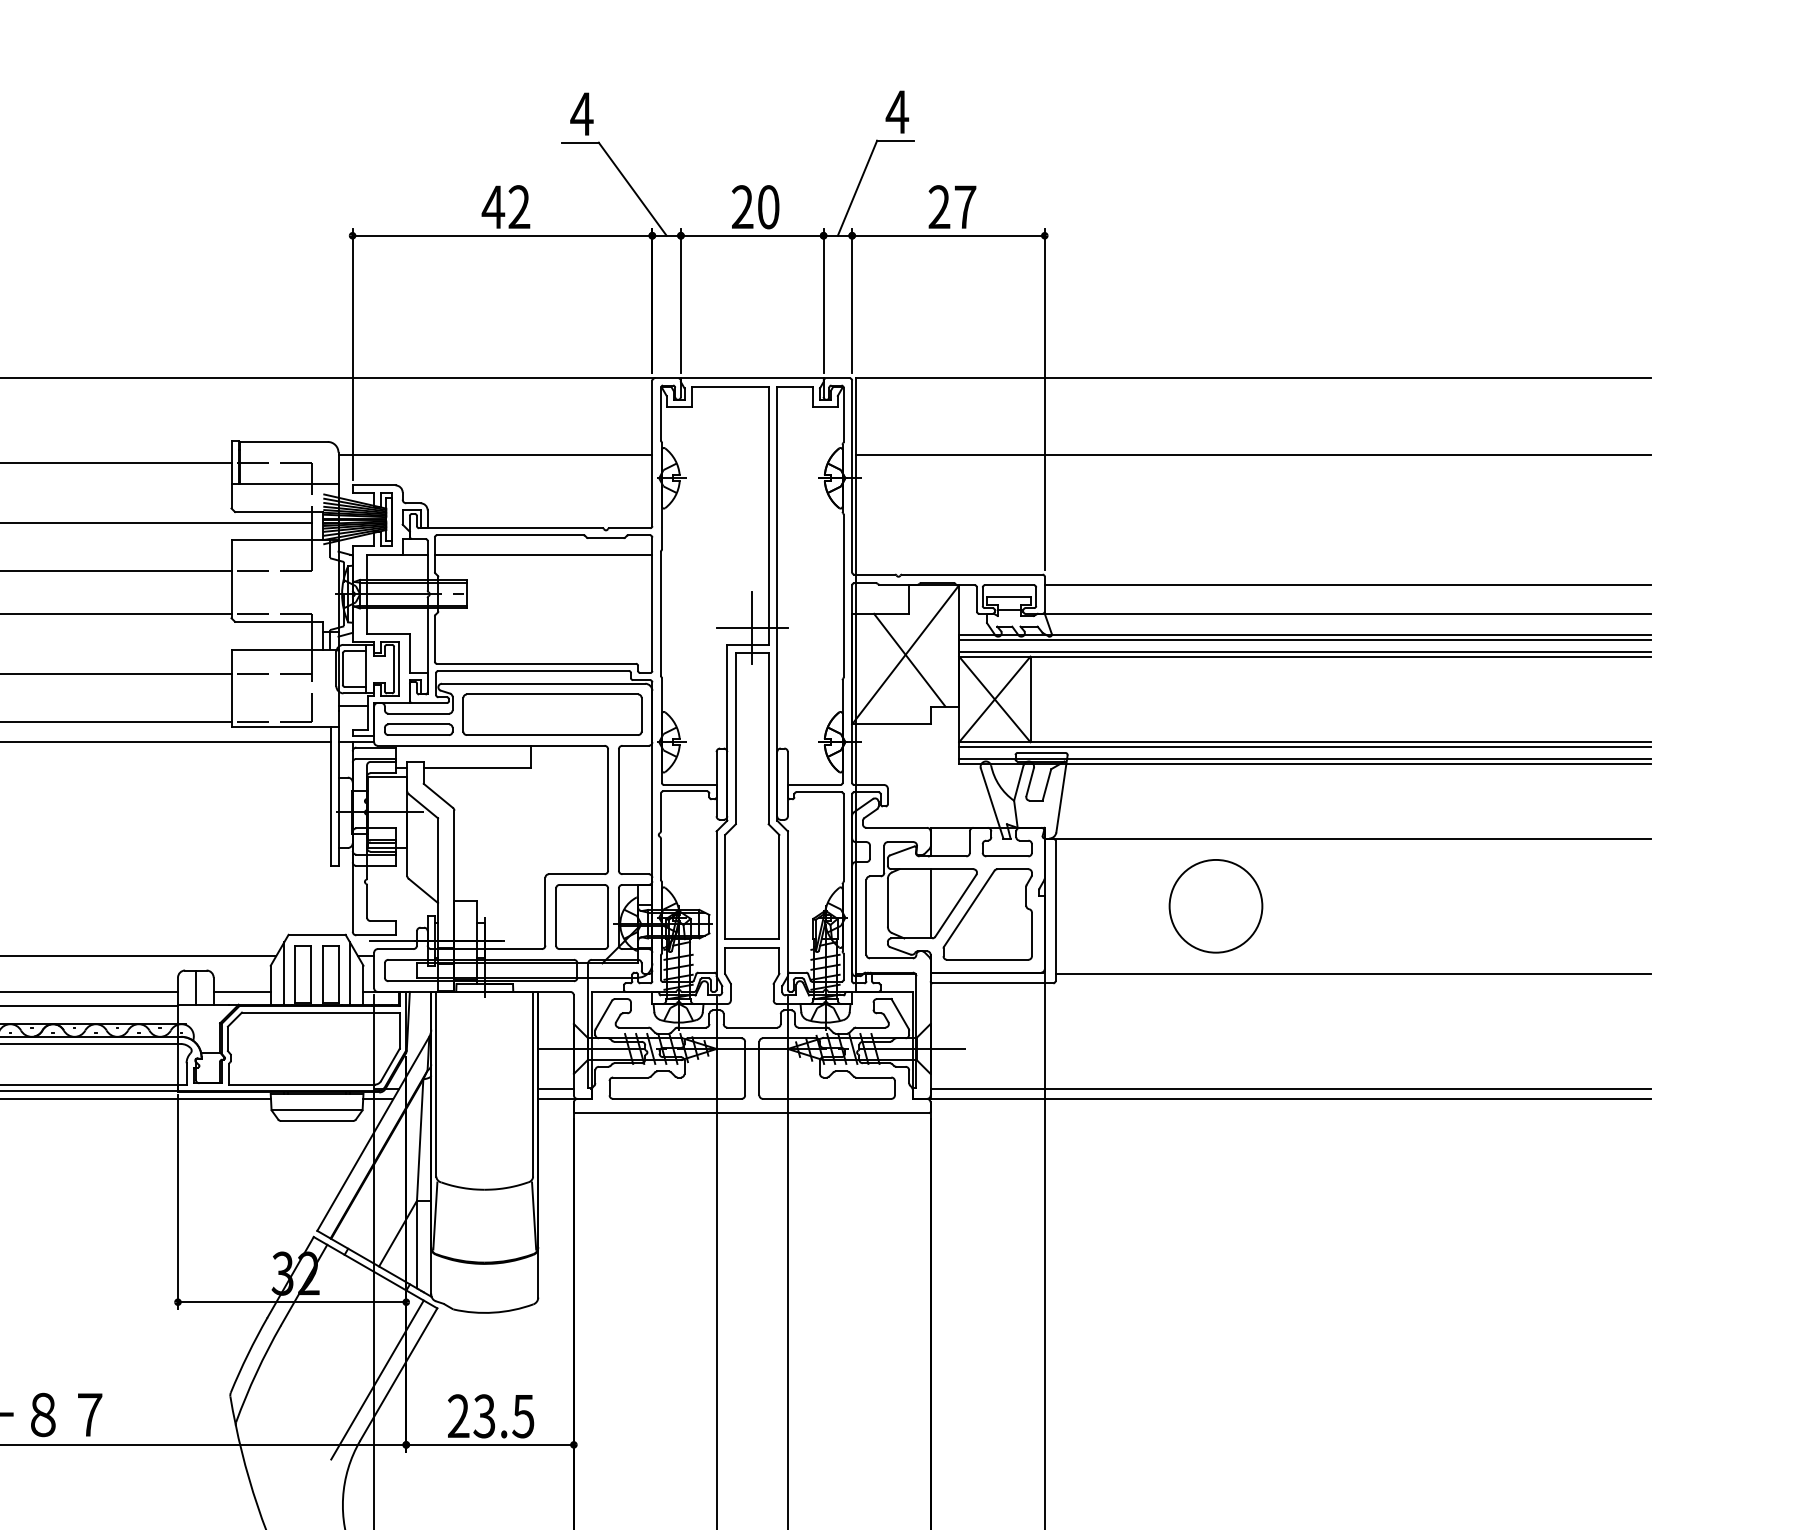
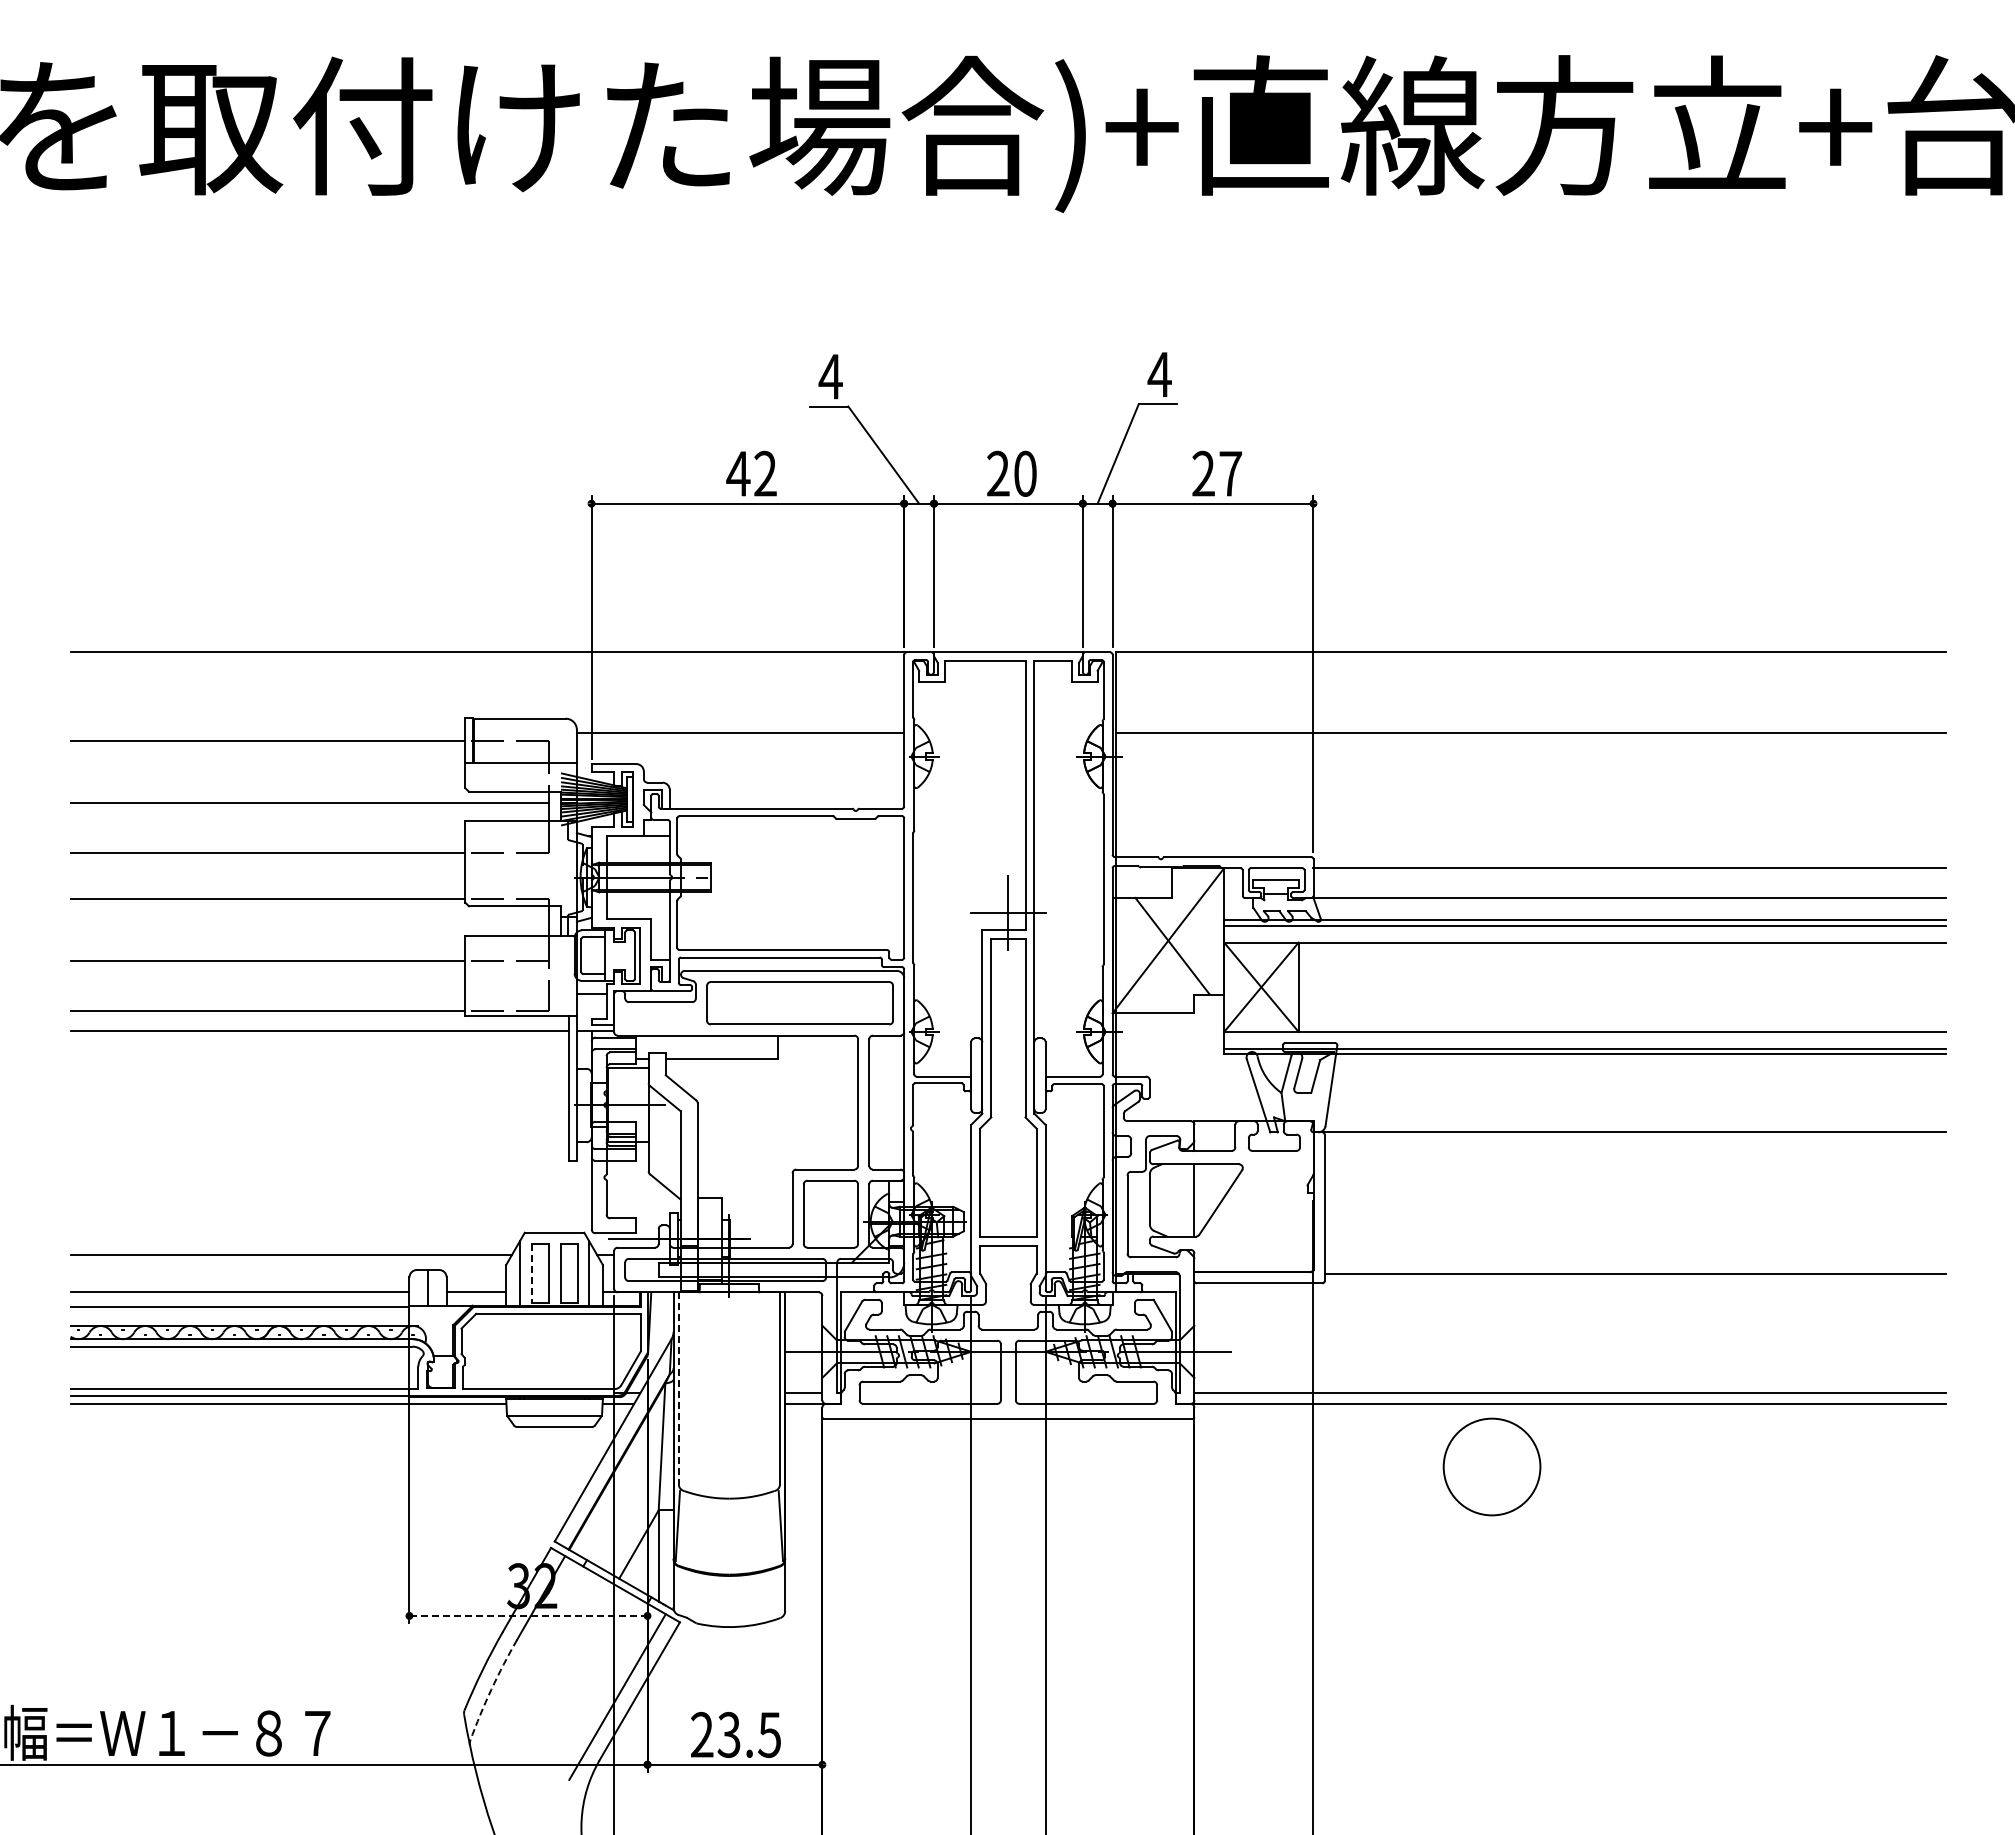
line: (543, 554) -> (790, 836), removed
line: (1304, 651) -> (1584, 937), removed
part: (418, 729) -> (660, 1018), removed
line: (1304, 747) -> (1584, 1037), removed
circle: (1215, 905) -> (1491, 1466), moved
part: (987, 914) -> (1253, 1211), removed
line: (295, 973) -> (531, 1273), solid -> dashed
line: (435, 1085) -> (678, 1389), solid -> dashed
line: (292, 1301) -> (528, 1615), solid -> dashed
arc: (256, 1372) -> (491, 1689), solid -> dashed

